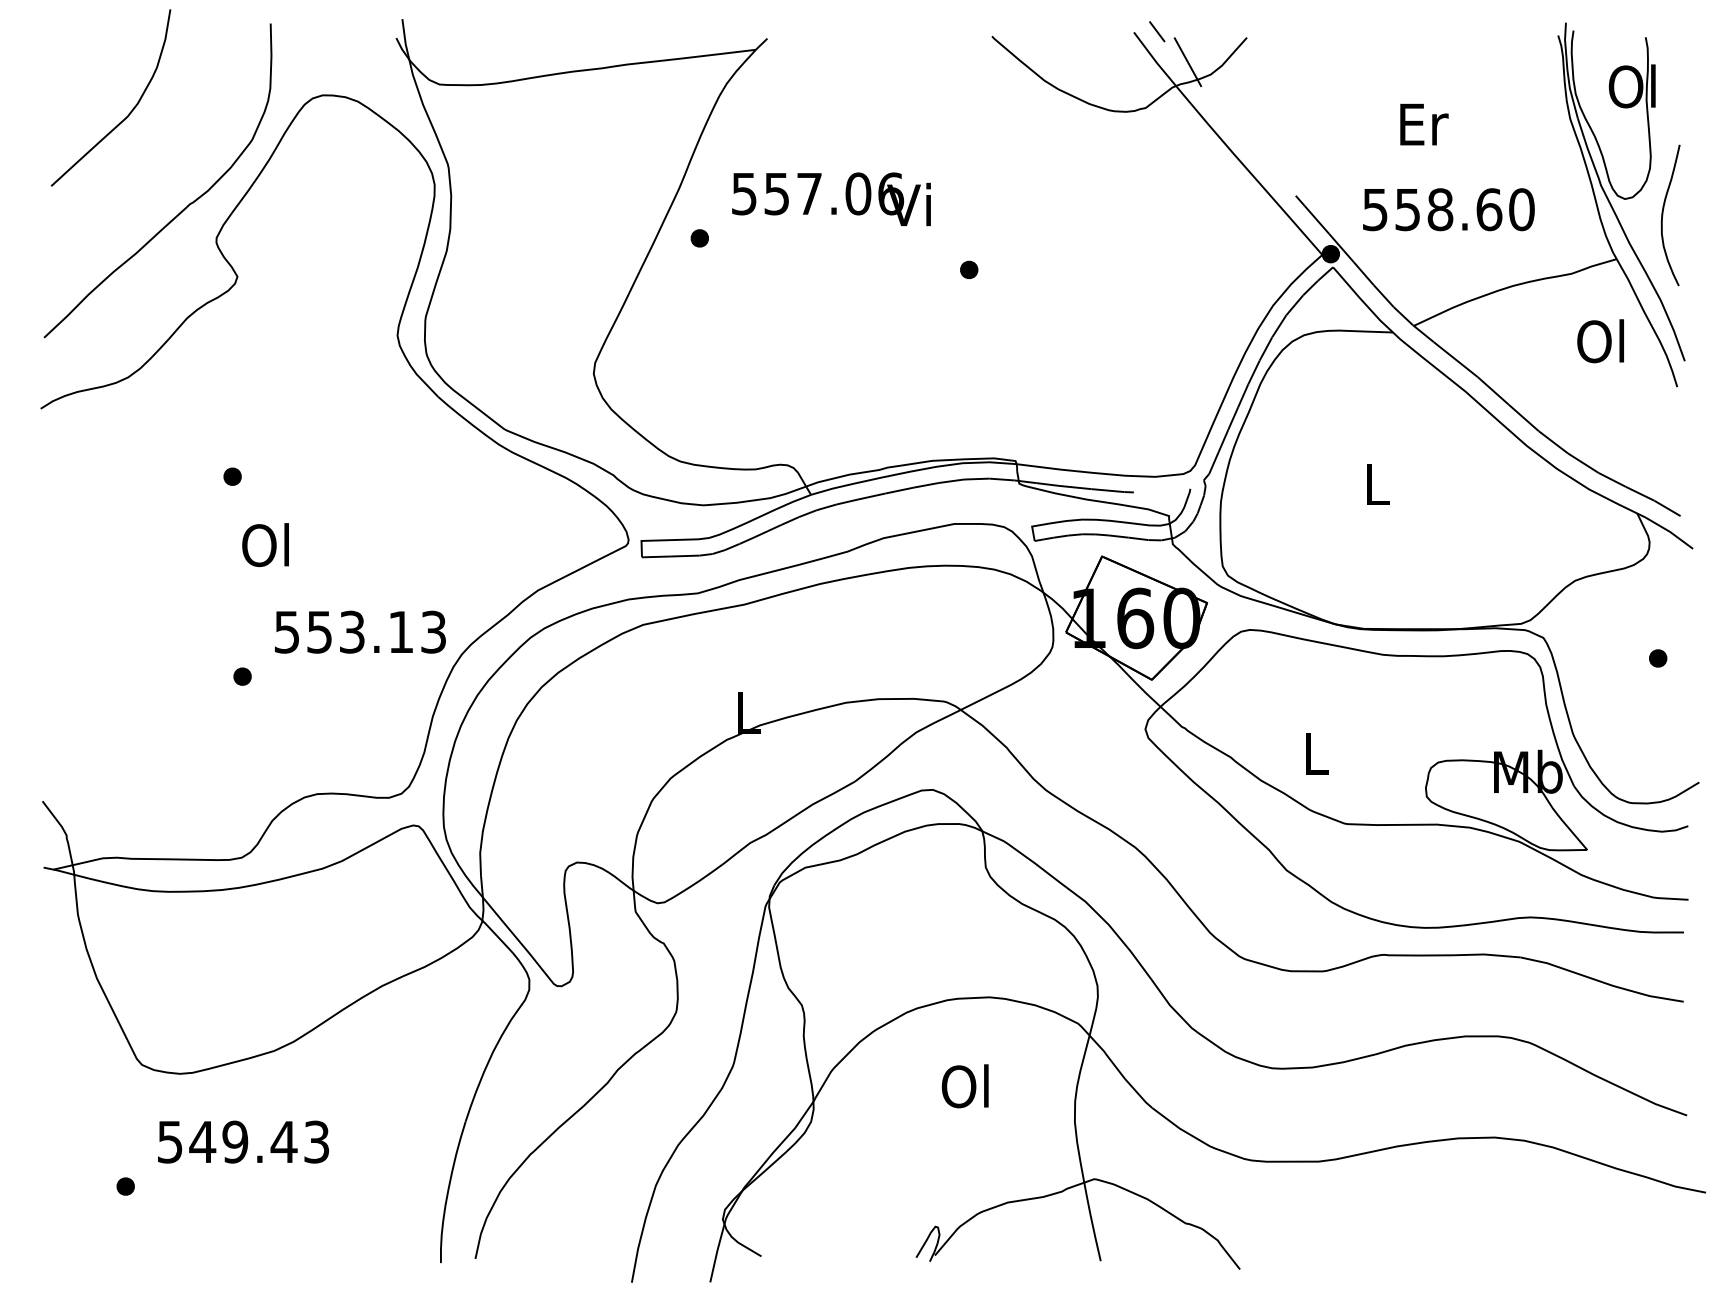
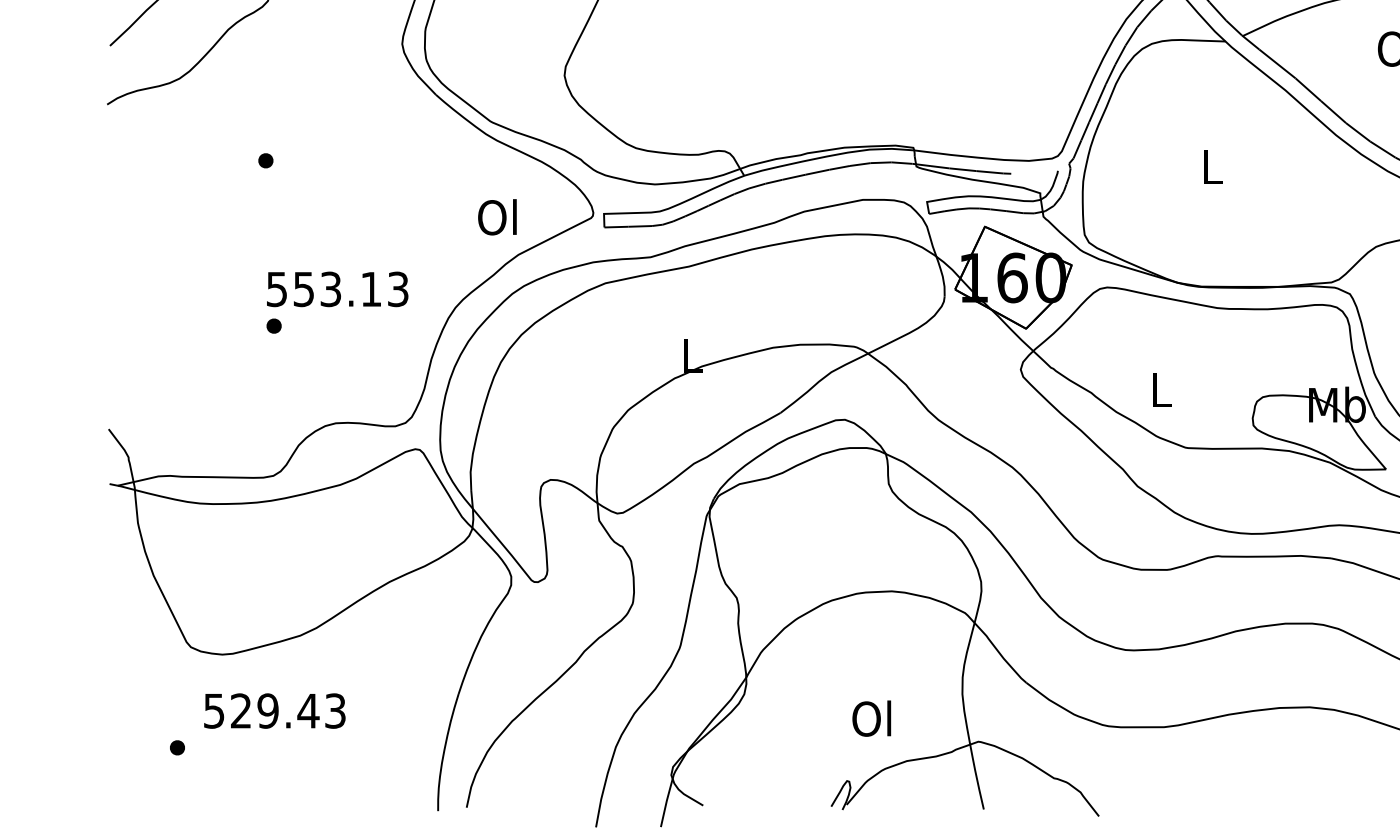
text: (265, 545) -> (497, 217), moved
text: (360, 631) -> (337, 288), moved
text: (964, 1086) -> (871, 718), moved
text: (202, 1141) -> (240, 710), 549.43 -> 529.43

